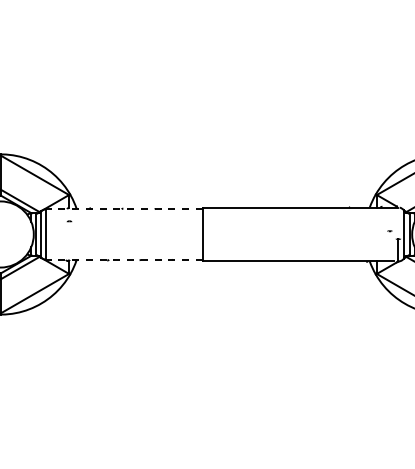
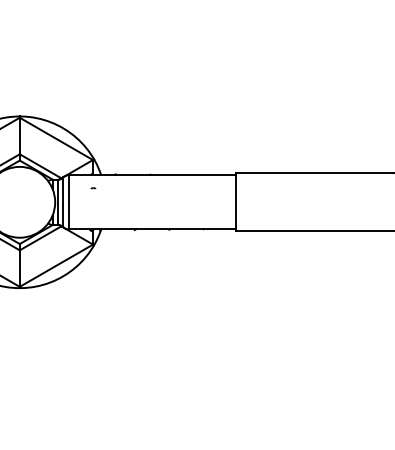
line: (124, 209) -> (152, 175), dashed -> solid
line: (124, 259) -> (152, 229), dashed -> solid

